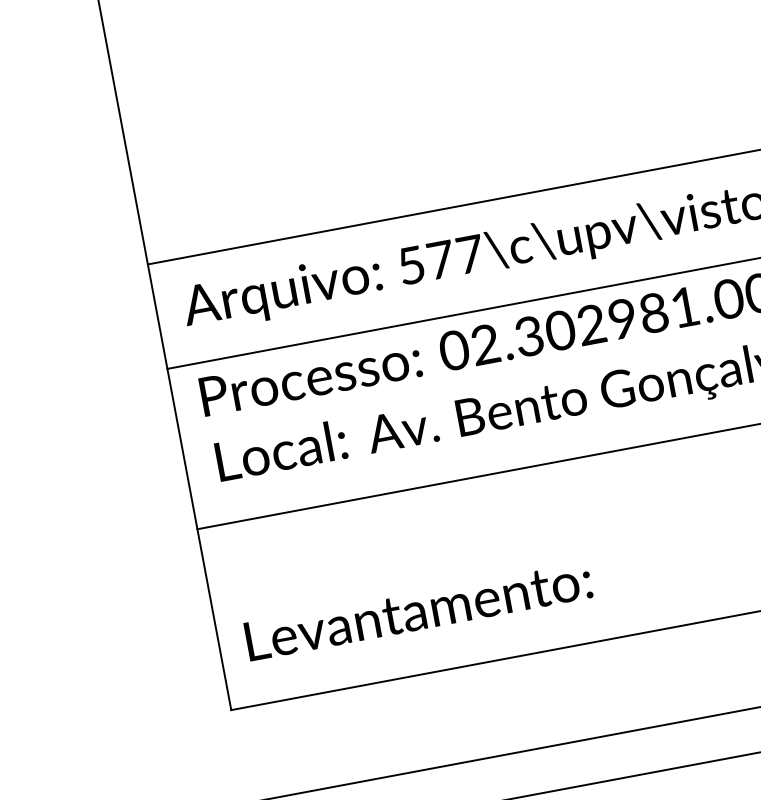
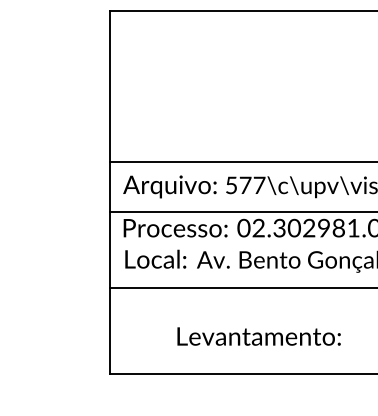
text: (417, 610) -> (258, 336), moved

